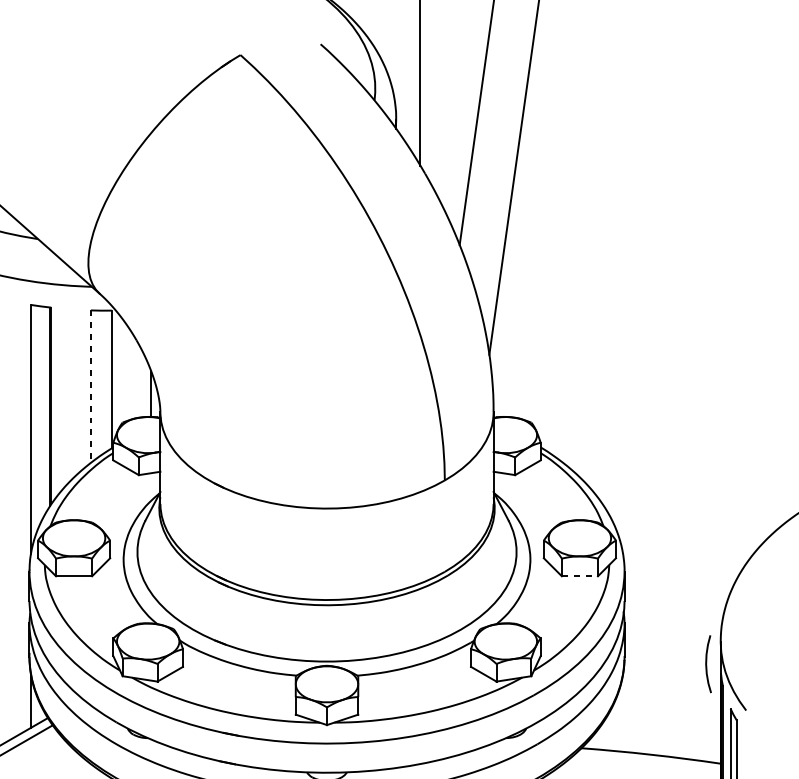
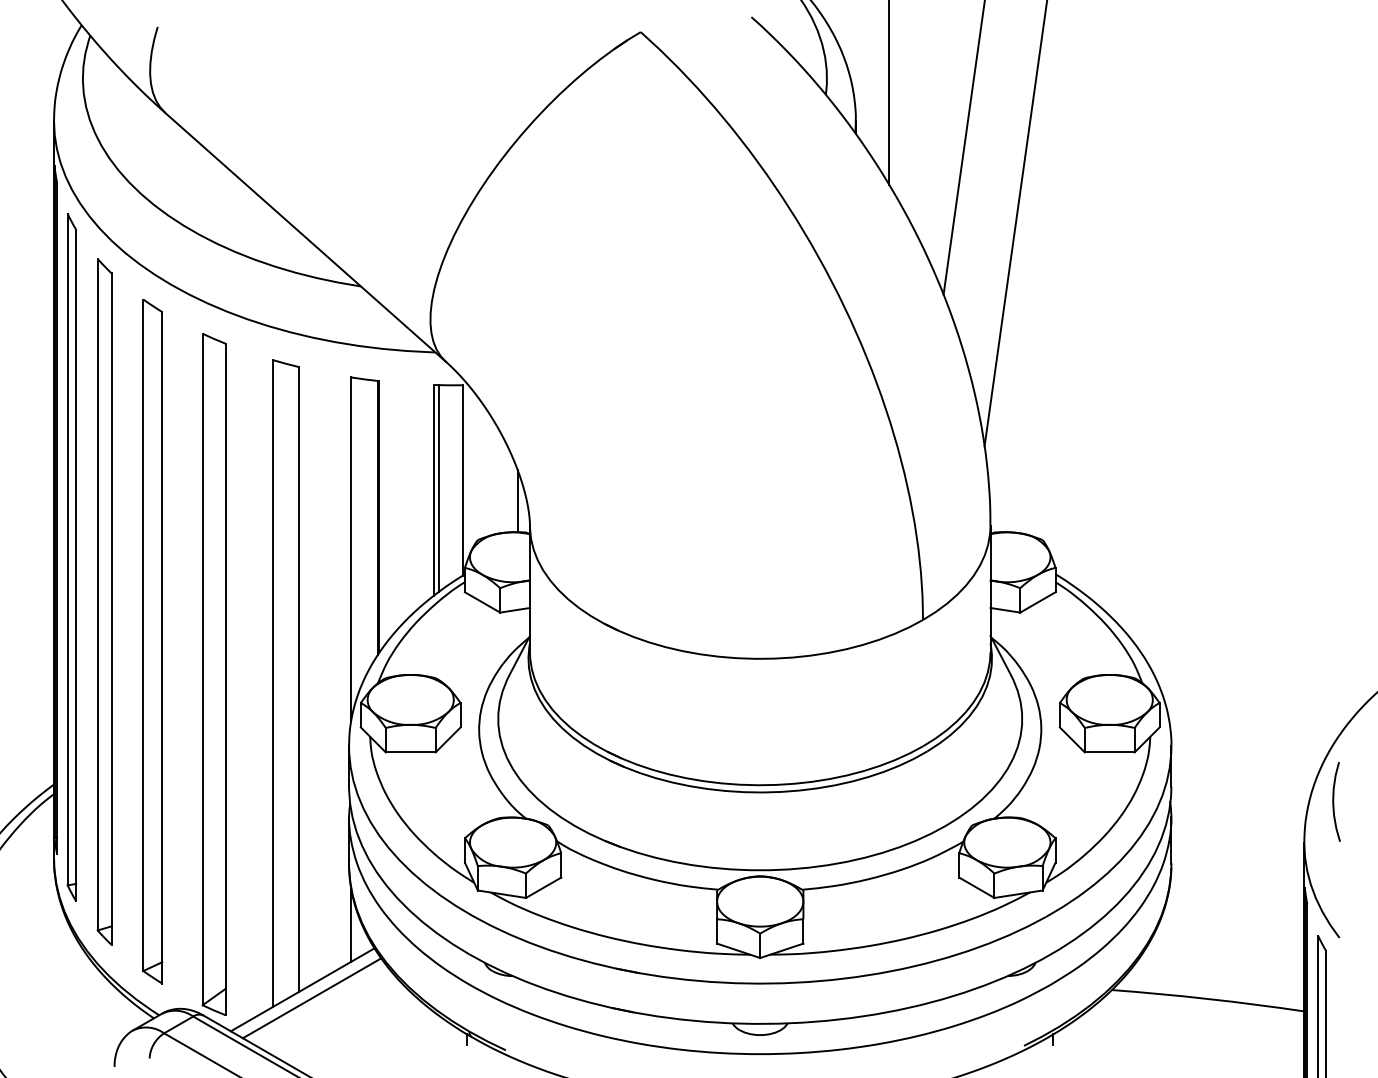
line: (94, 385) -> (439, 488), added
line: (90, 386) -> (433, 490), dashed -> solid
line: (579, 576) -> (1109, 752), dashed -> solid
curve: (707, 663) -> (1334, 801), moved

